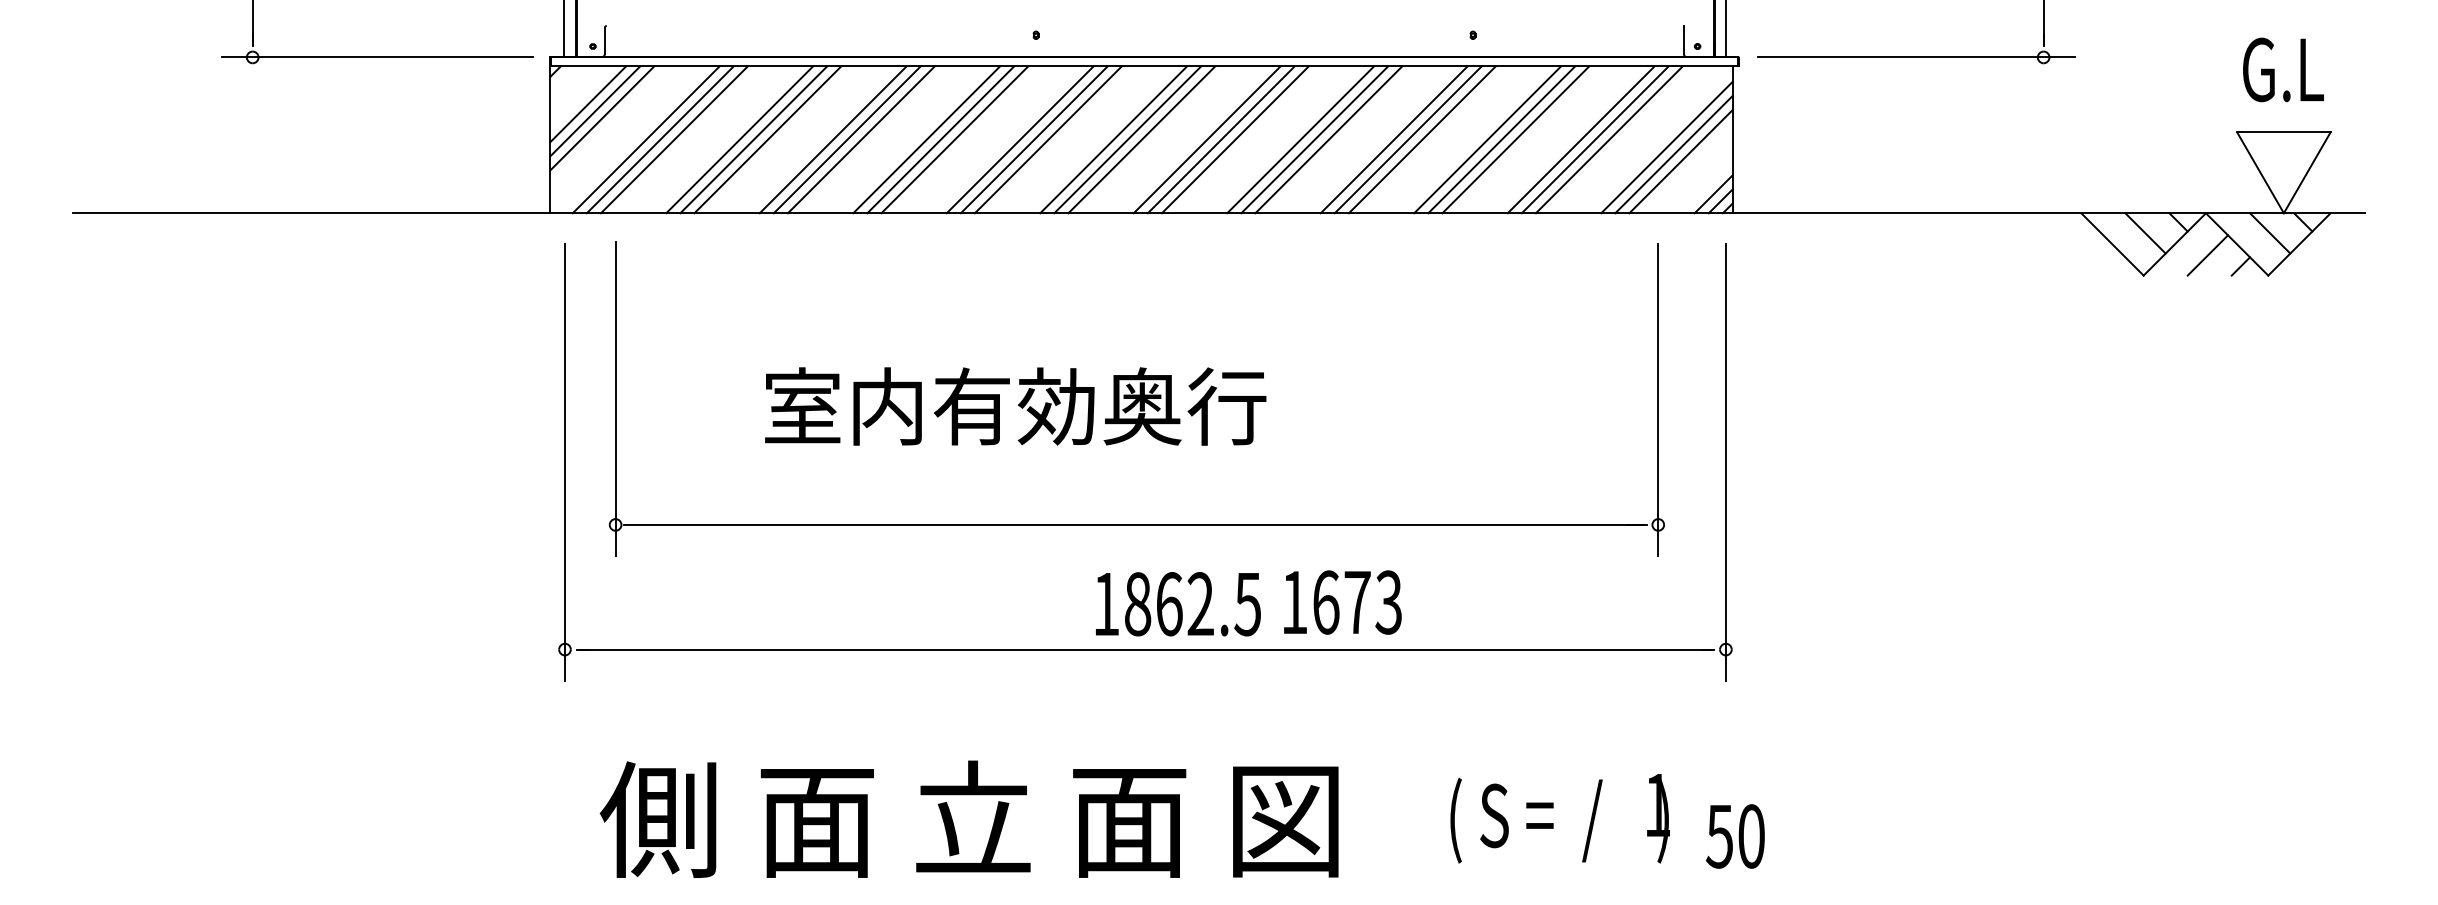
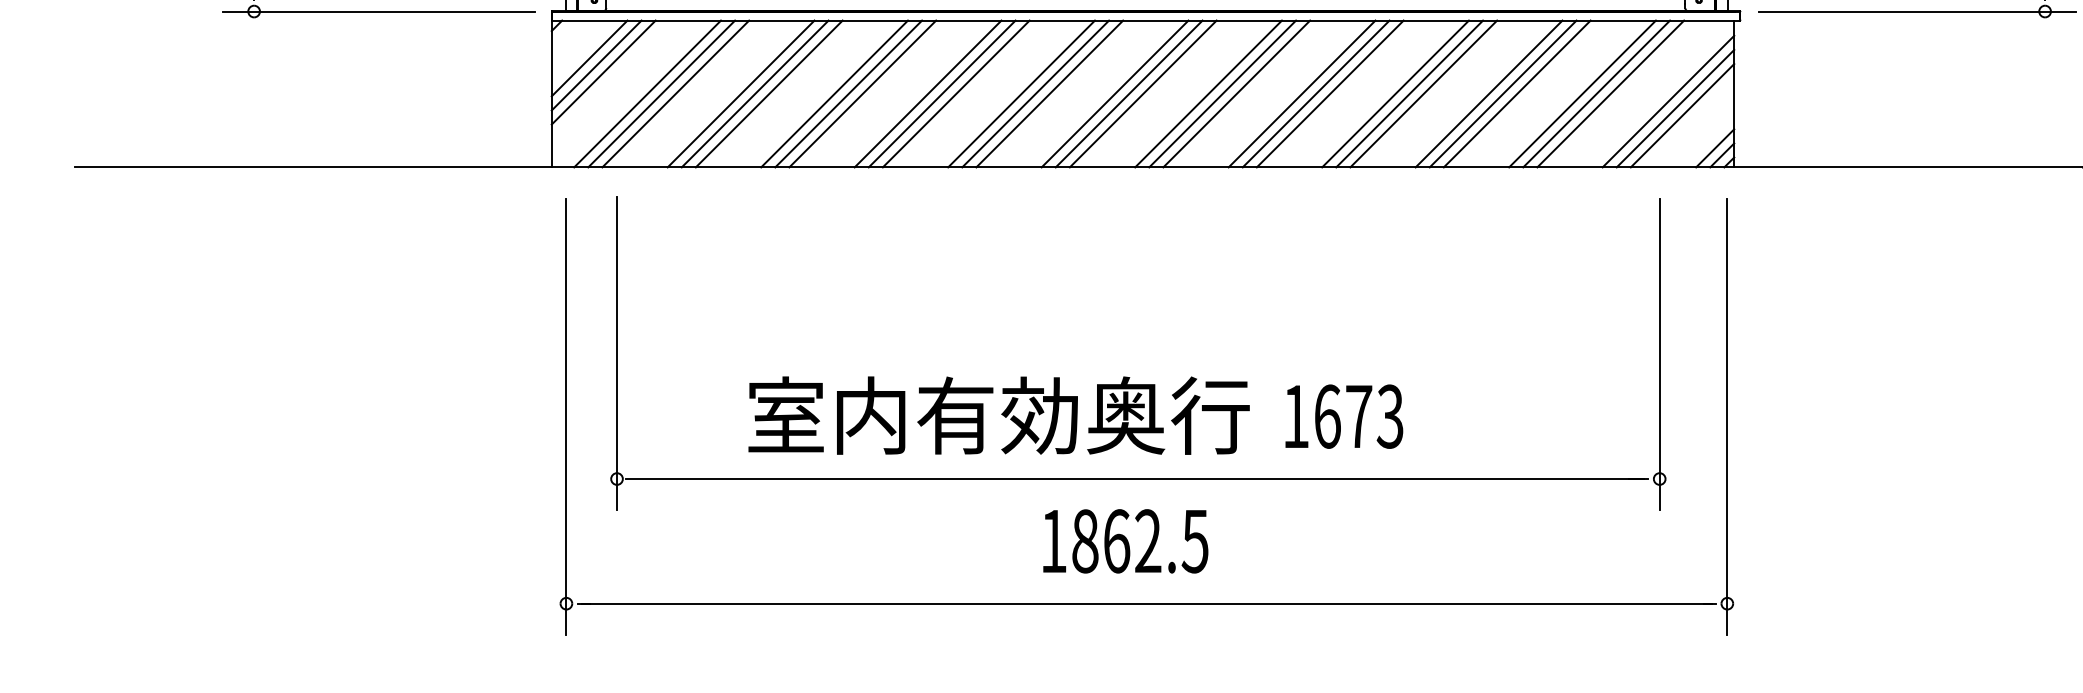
text: (1015, 406) -> (998, 415), moved
text: (1342, 602) -> (1343, 416), moved
text: (1178, 604) -> (1125, 541), moved

